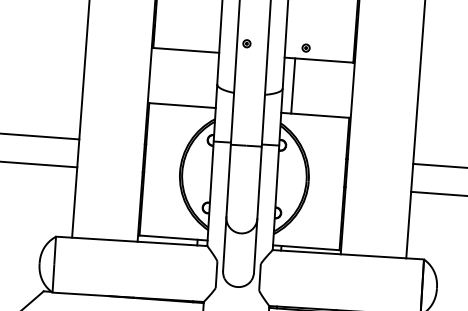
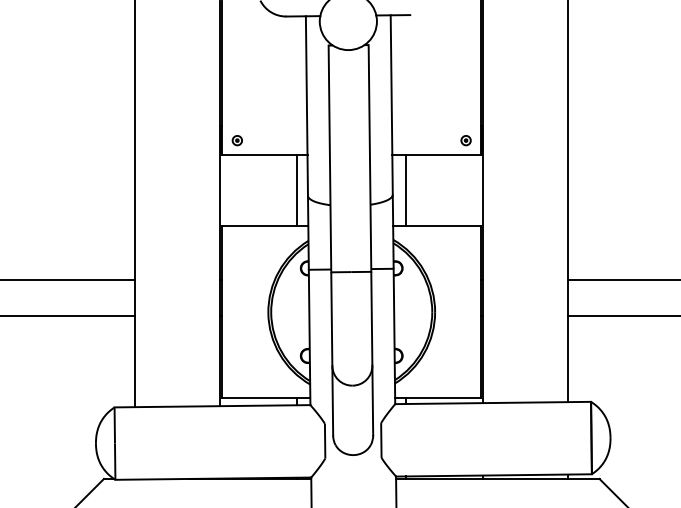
part: (246, 43) -> (236, 140), moved
part: (305, 47) -> (465, 140), moved
line: (209, 79) -> (297, 190), added

